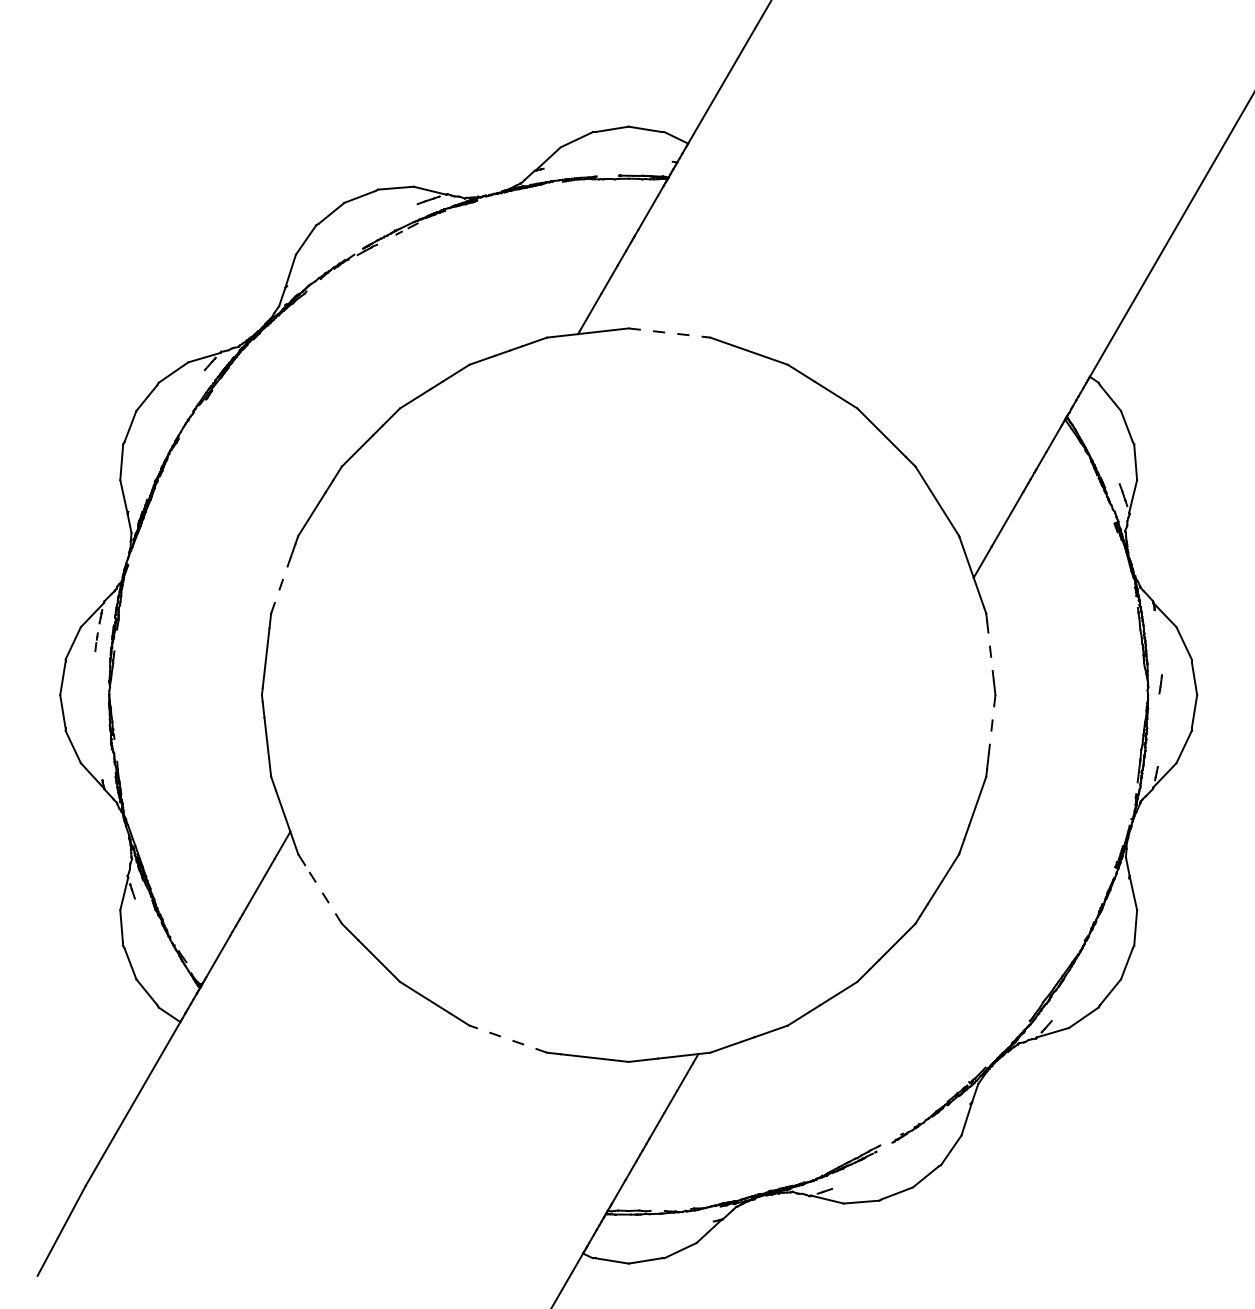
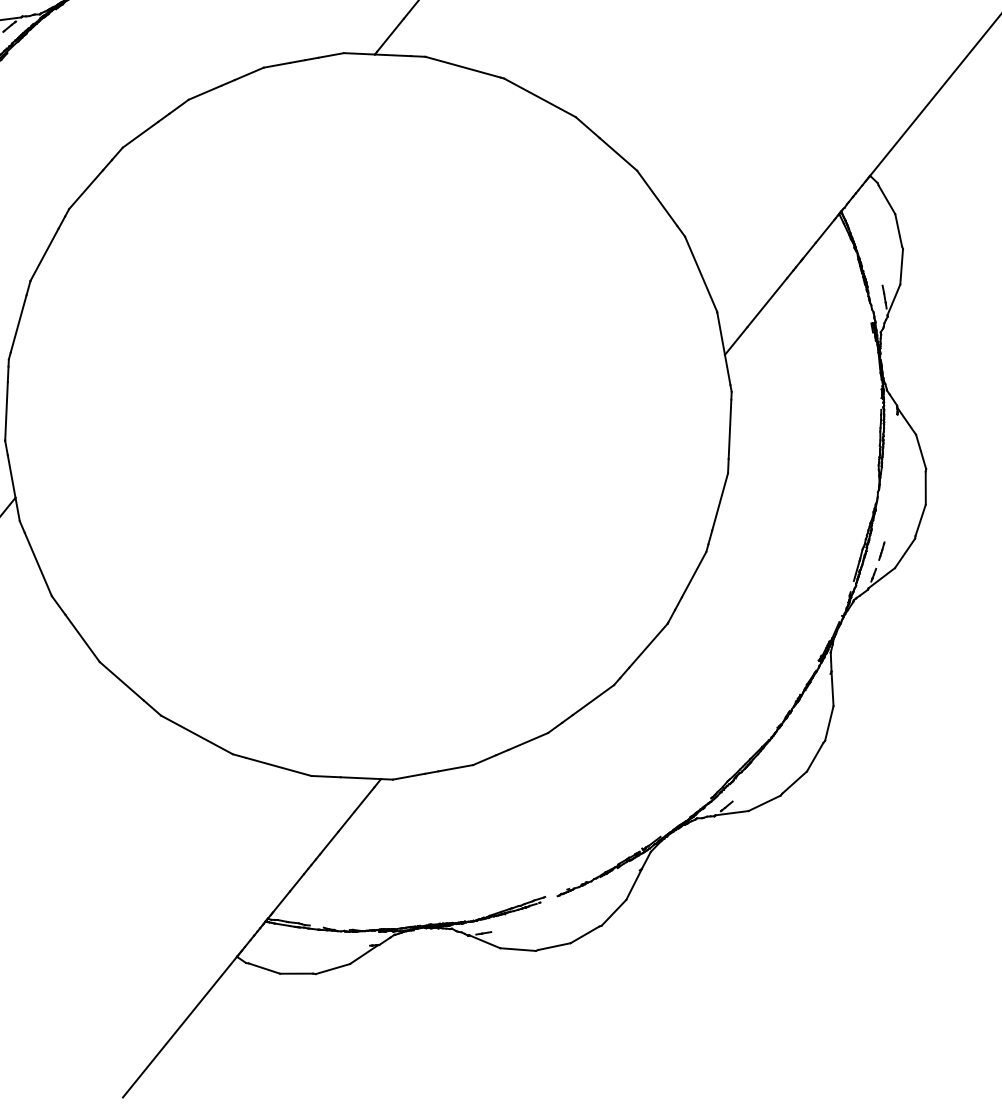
line: (668, 332) -> (463, 66), dashed -> solid
line: (280, 585) -> (44, 254), dashed -> solid
line: (990, 651) -> (729, 429), dashed -> solid
line: (1160, 684) -> (881, 551), moved
line: (992, 724) -> (720, 501), dashed -> solid
line: (323, 894) -> (38, 564), dashed -> solid
line: (507, 1038) -> (196, 734), dashed -> solid

